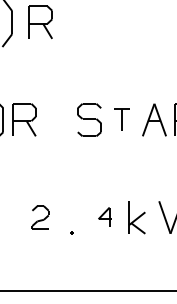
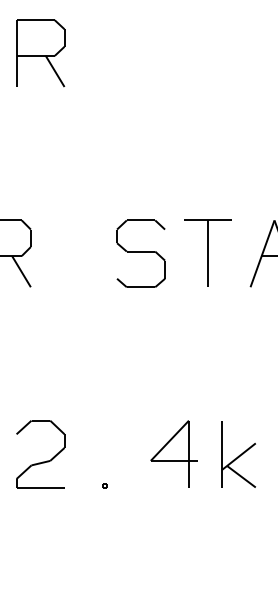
part: (121, 119) -> (206, 252), size x1.43
part: (104, 216) -> (171, 451), size x1.67
part: (40, 217) -> (40, 454), size x1.43

